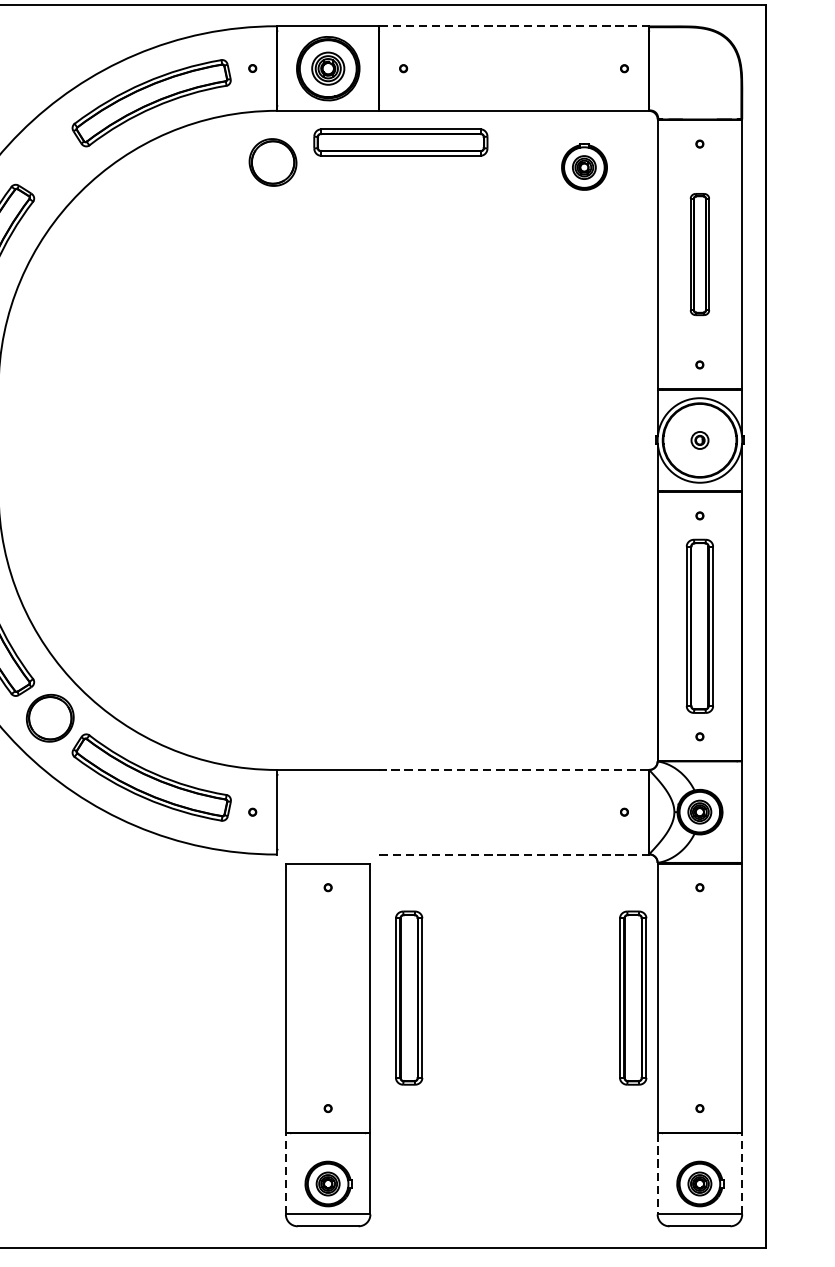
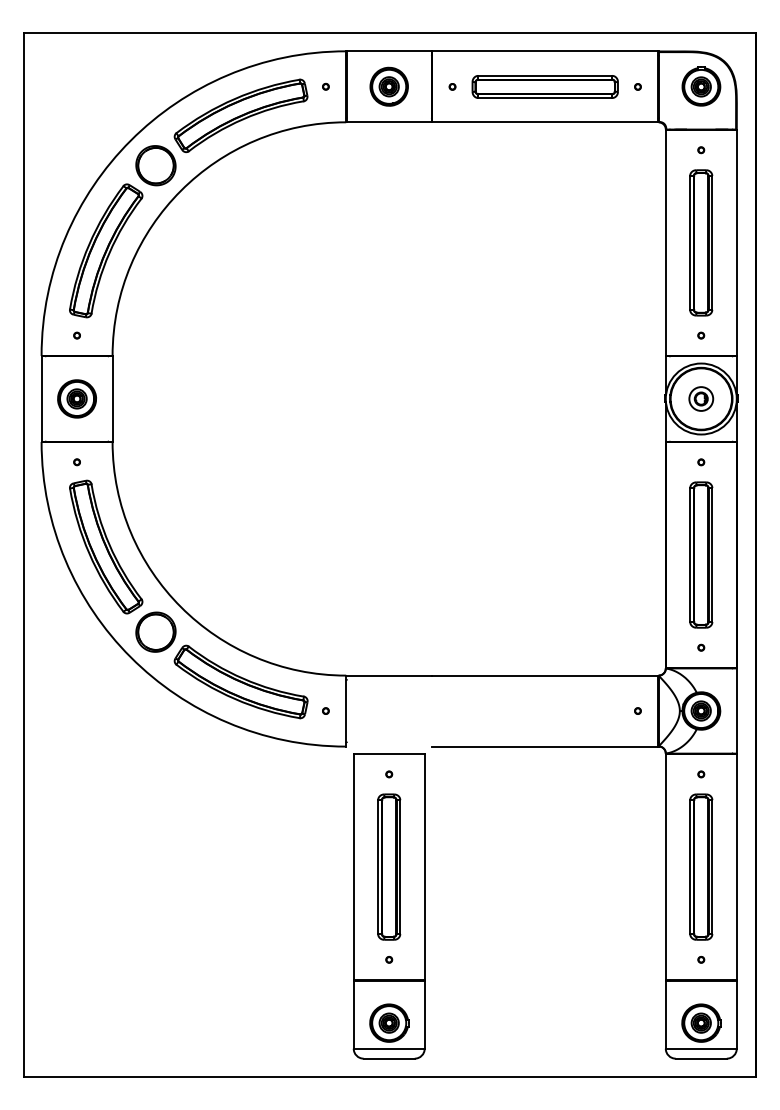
line: (514, 26) -> (545, 51), dashed -> solid
part: (327, 68) -> (388, 86), size x0.71
part: (399, 142) -> (544, 86), moved
part: (272, 162) -> (155, 165), moved
part: (584, 167) -> (701, 86), moved
part: (700, 254) -> (701, 242), size x1.43
part: (700, 439) -> (701, 398), size x1.67
line: (513, 769) -> (544, 675), dashed -> solid
line: (514, 854) -> (545, 746), dashed -> solid
part: (409, 997) -> (389, 866), moved
part: (633, 997) -> (701, 866), moved
line: (285, 1173) -> (353, 1014), dashed -> solid
line: (741, 1173) -> (736, 1014), dashed -> solid
line: (657, 1174) -> (665, 1015), dashed -> solid

